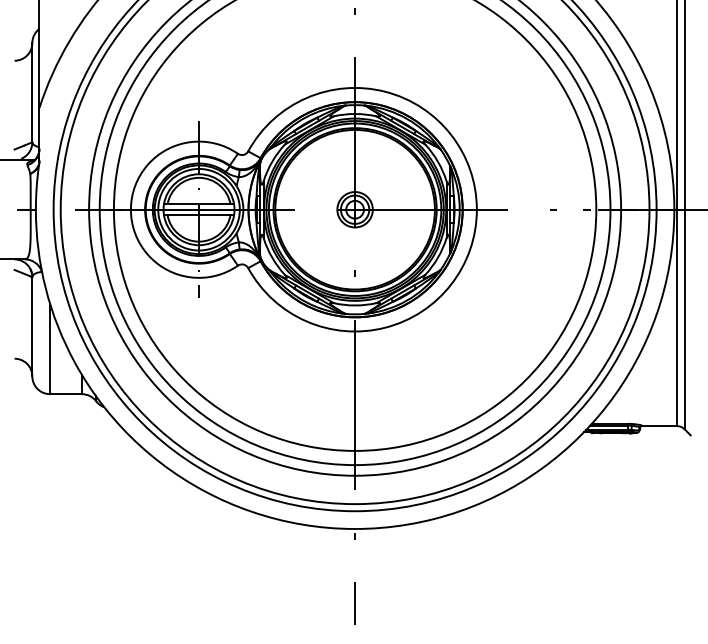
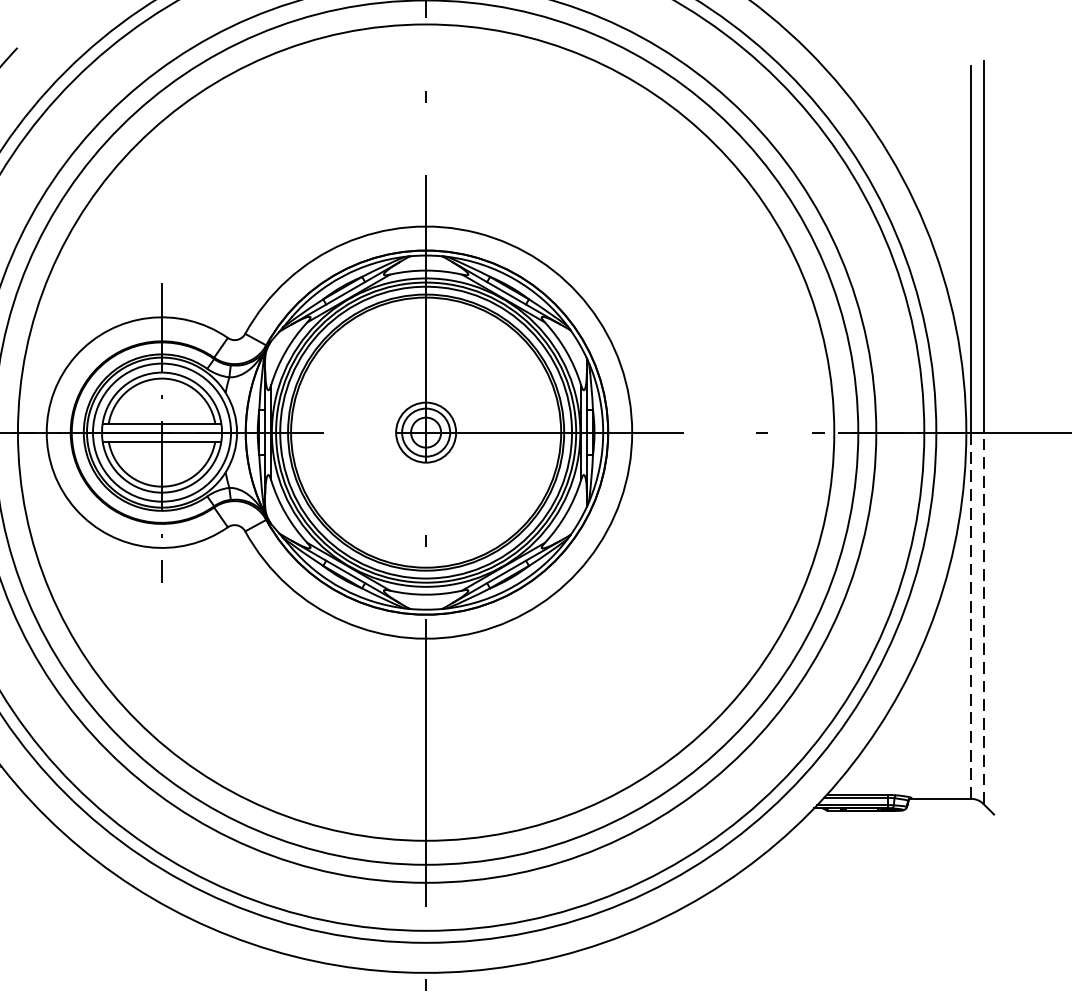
line: (677, 317) -> (971, 614), solid -> dashed
line: (684, 319) -> (983, 618), solid -> dashed

